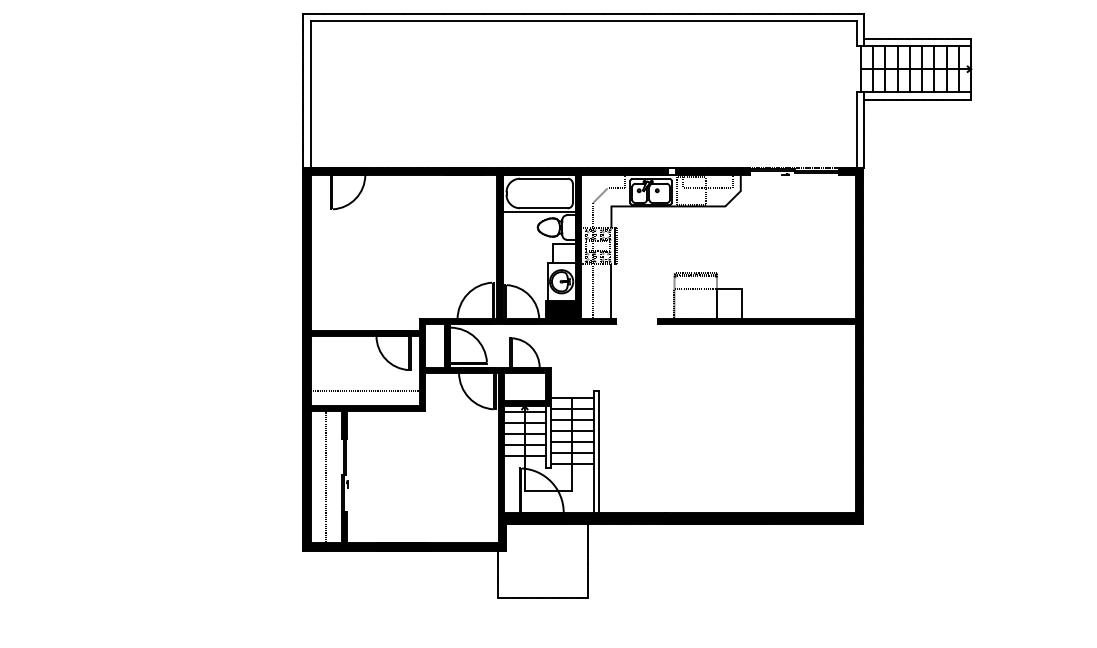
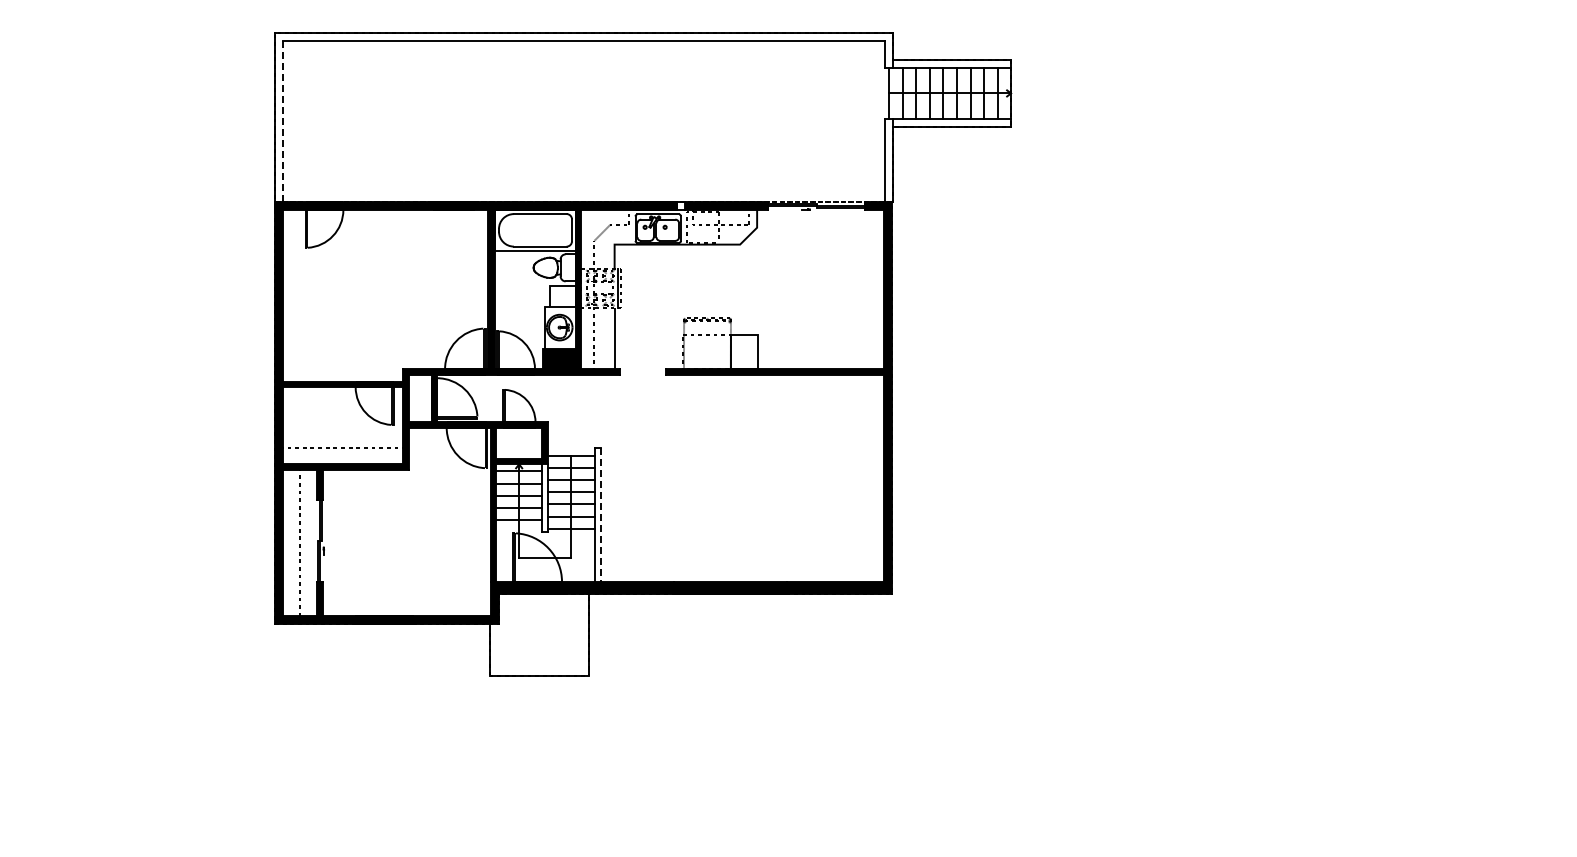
line: (310, 94) -> (283, 121), solid -> dashed
line: (598, 451) -> (600, 514), solid -> dashed

